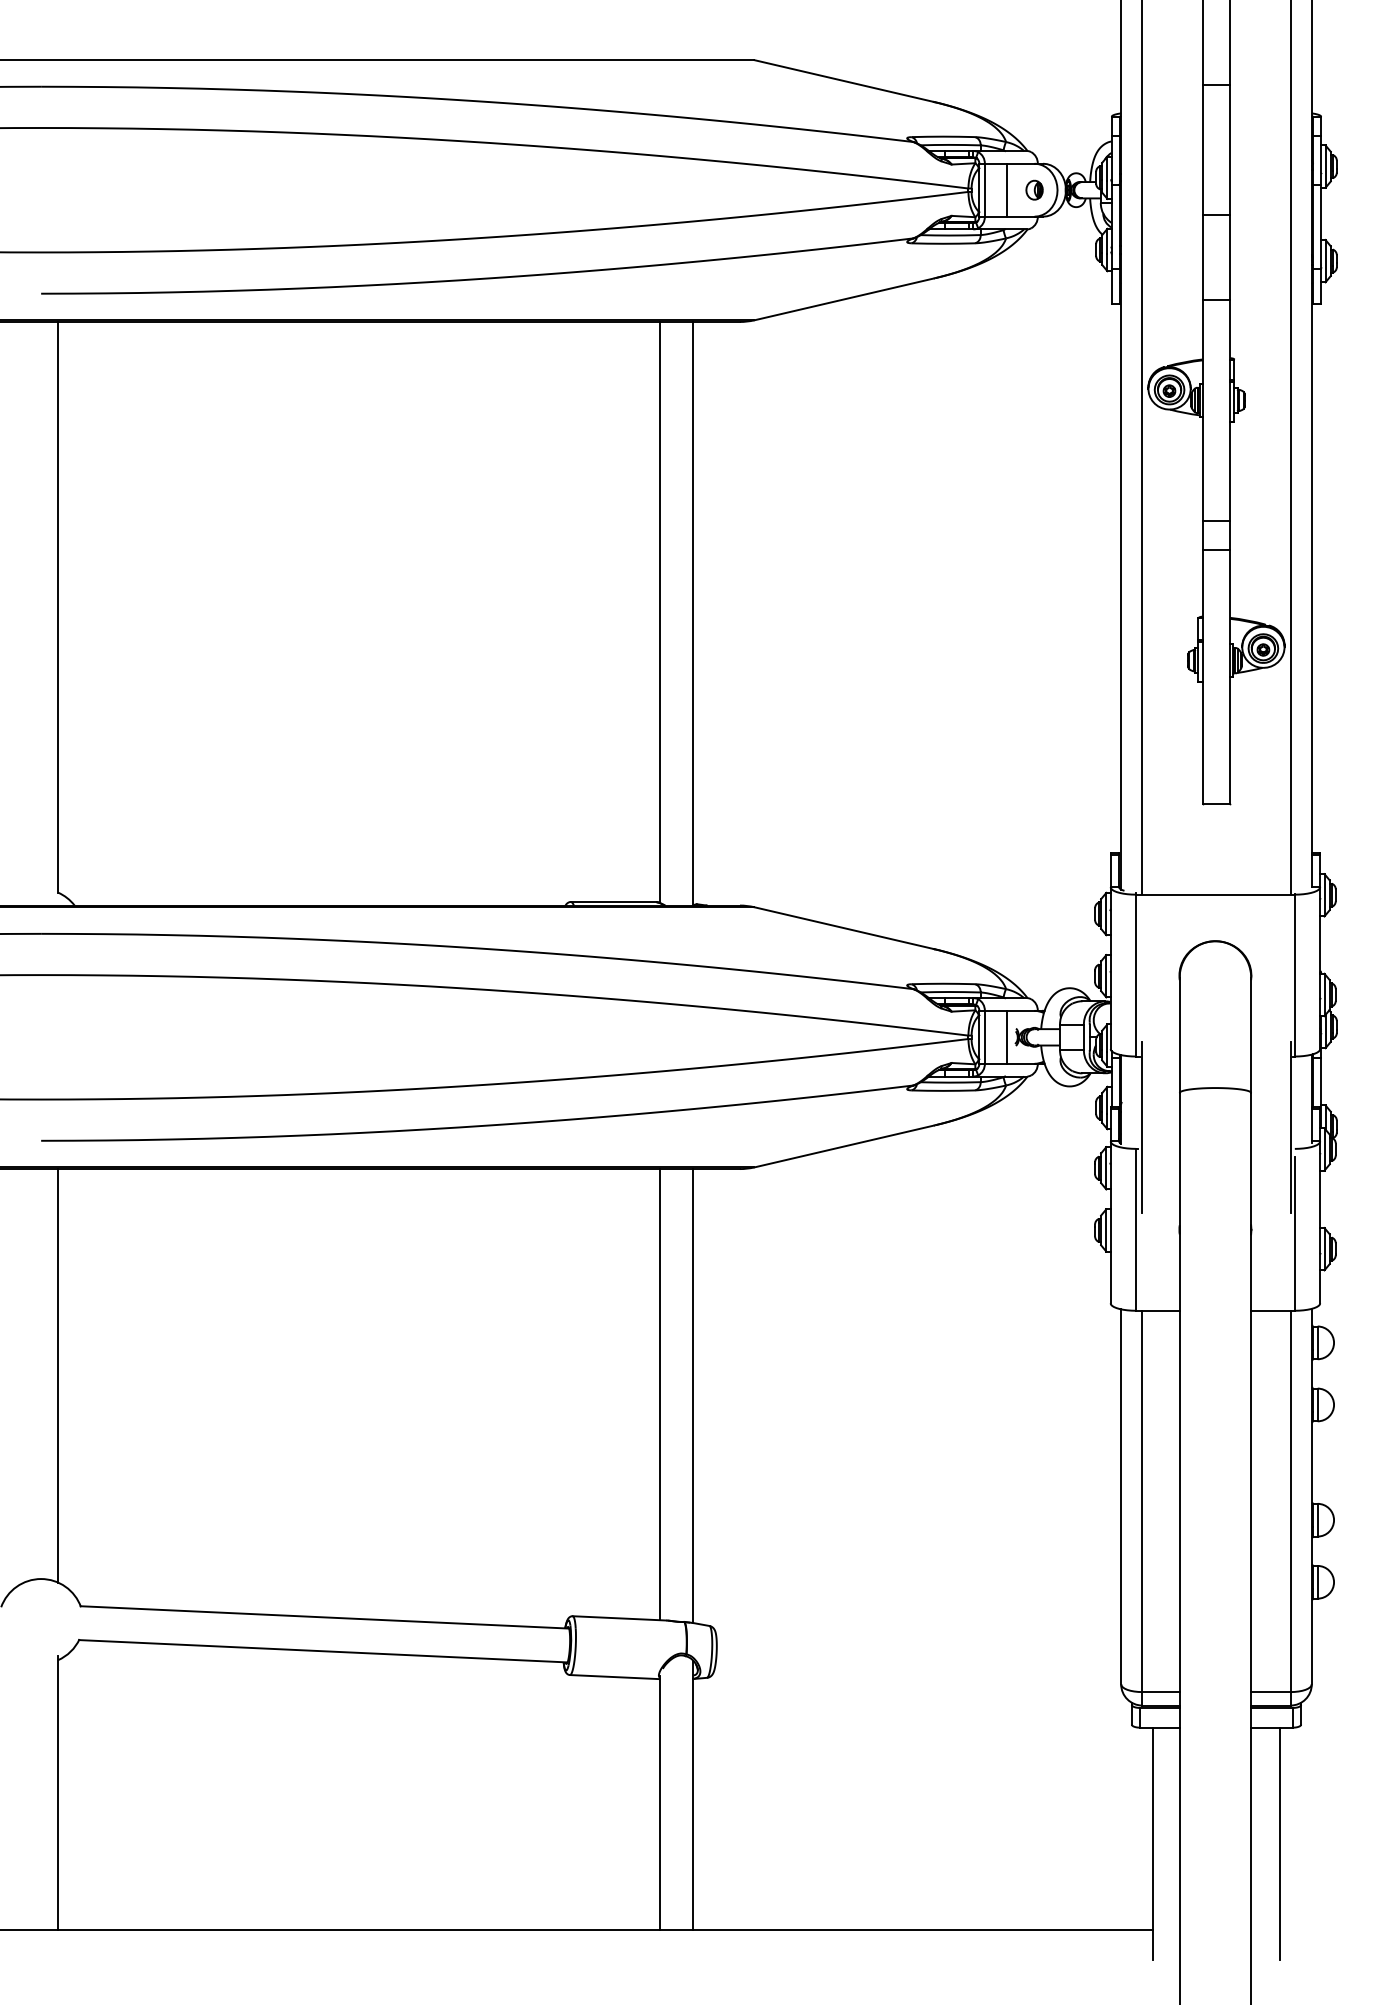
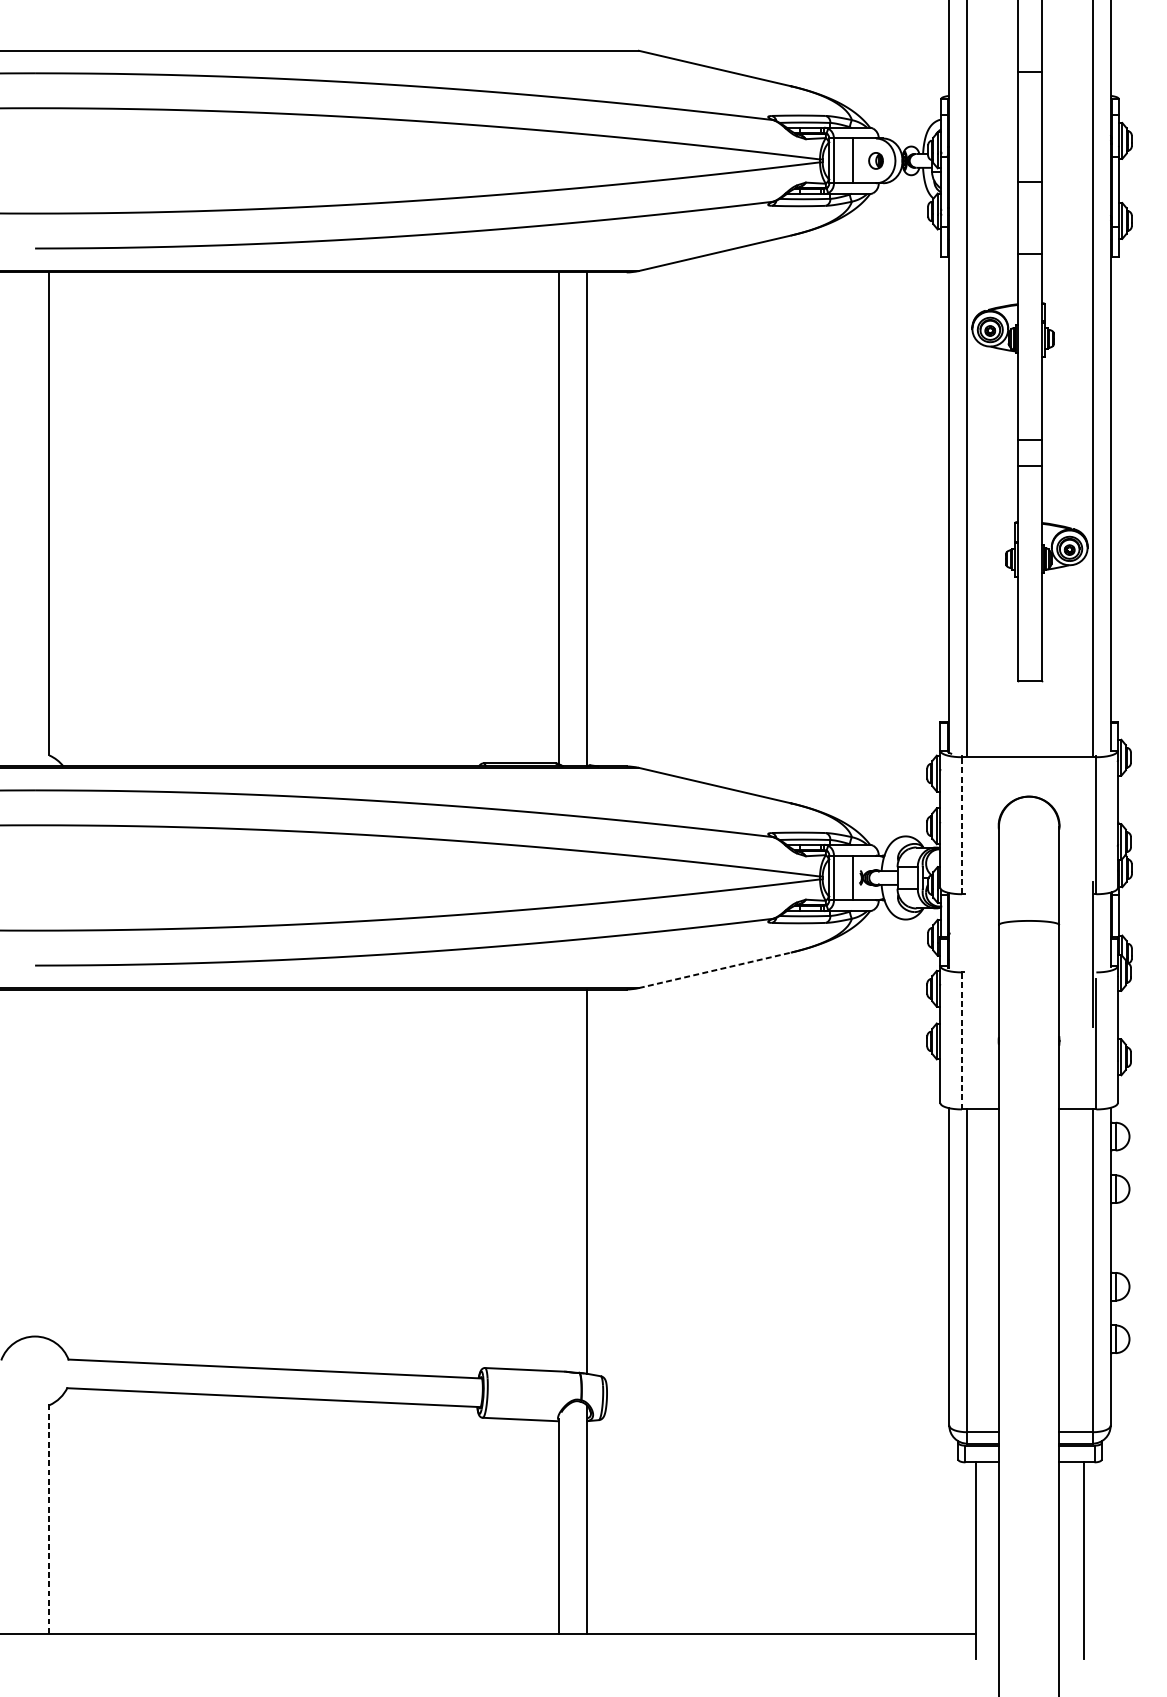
line: (1136, 975) -> (962, 825), solid -> dashed
line: (1142, 1127) -> (967, 954), removed
line: (844, 1146) -> (715, 970), solid -> dashed
line: (1136, 1229) -> (962, 1040), solid -> dashed
line: (58, 1375) -> (49, 1164), removed
line: (659, 1394) -> (558, 1180), removed
line: (58, 1793) -> (49, 1518), solid -> dashed

